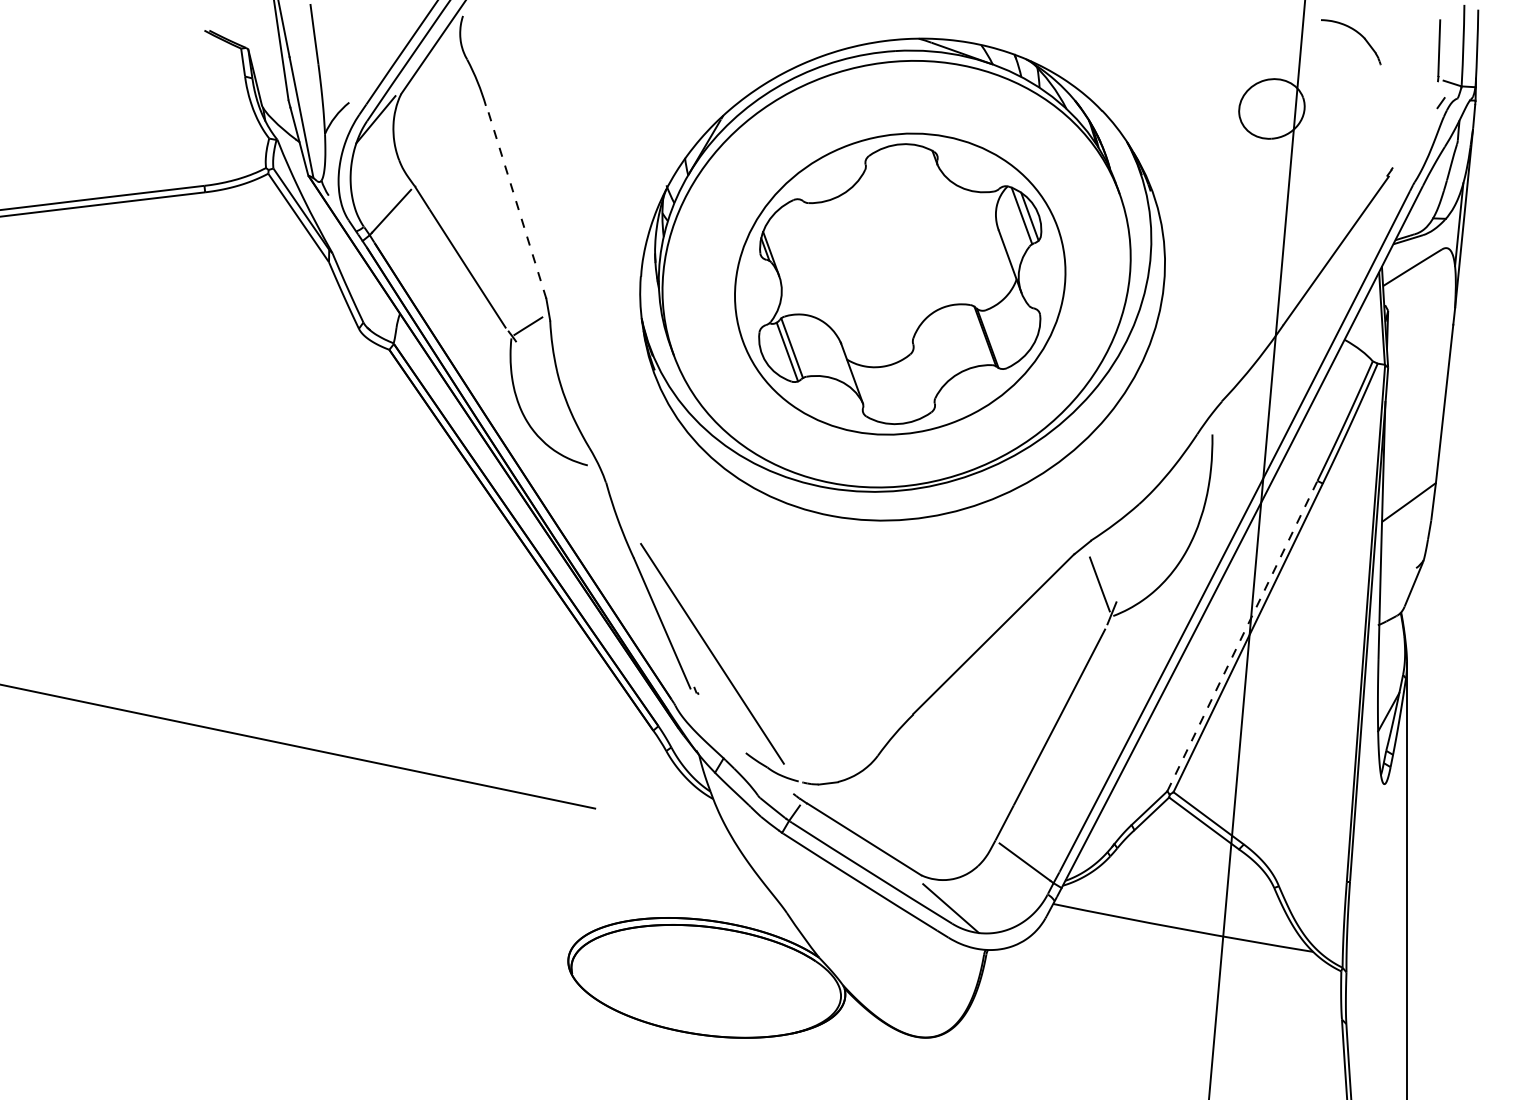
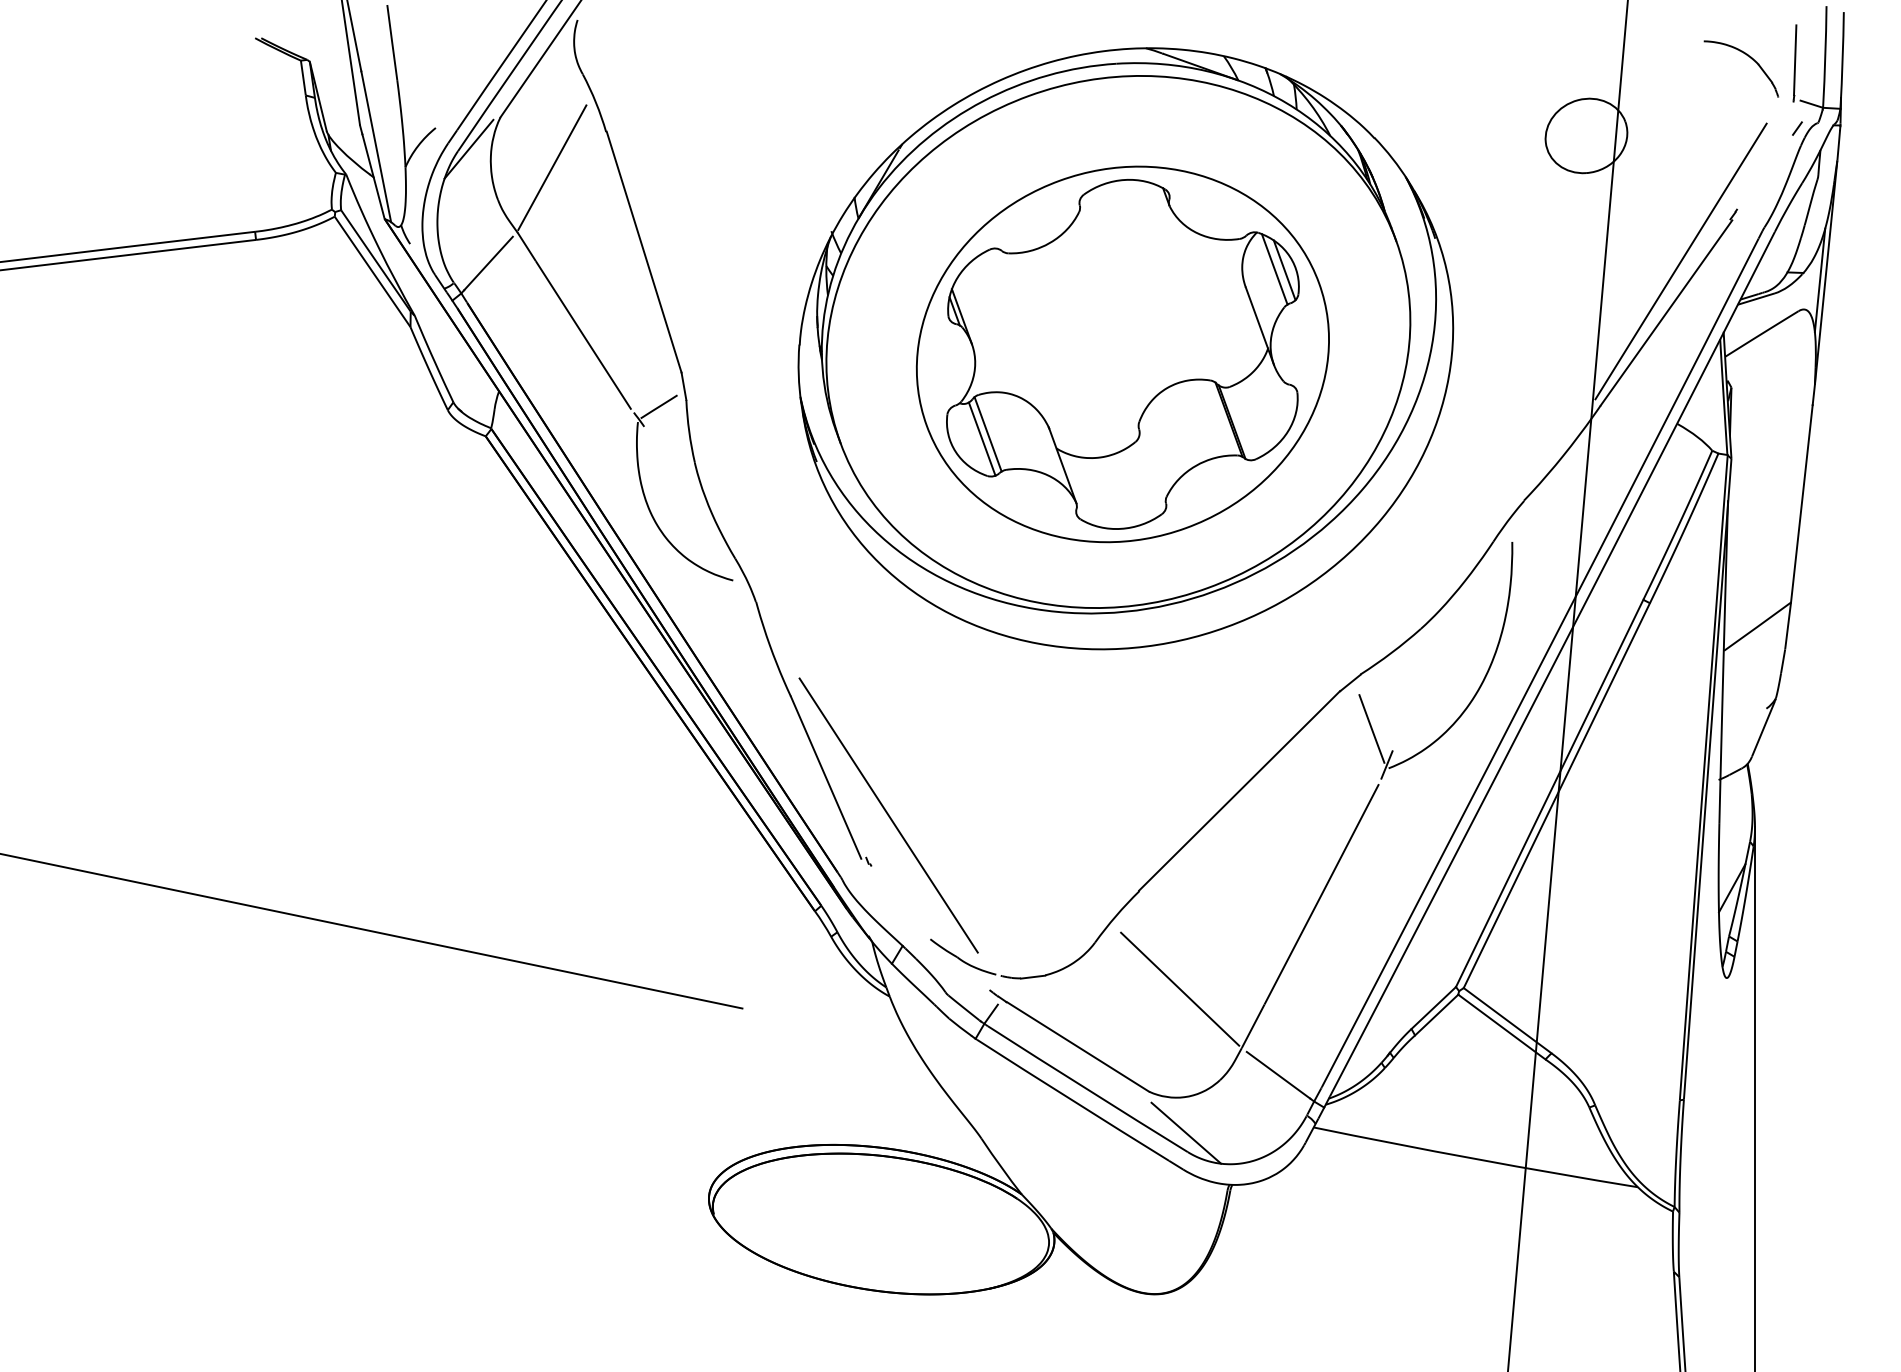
part: (1358, 34) -> (1750, 59), moved
line: (442, 134) -> (552, 167), added
line: (516, 201) -> (644, 251), dashed -> solid
line: (1347, 209) -> (1680, 261), added
line: (1242, 635) -> (1549, 792), dashed -> solid
line: (945, 792) -> (1179, 988), added

